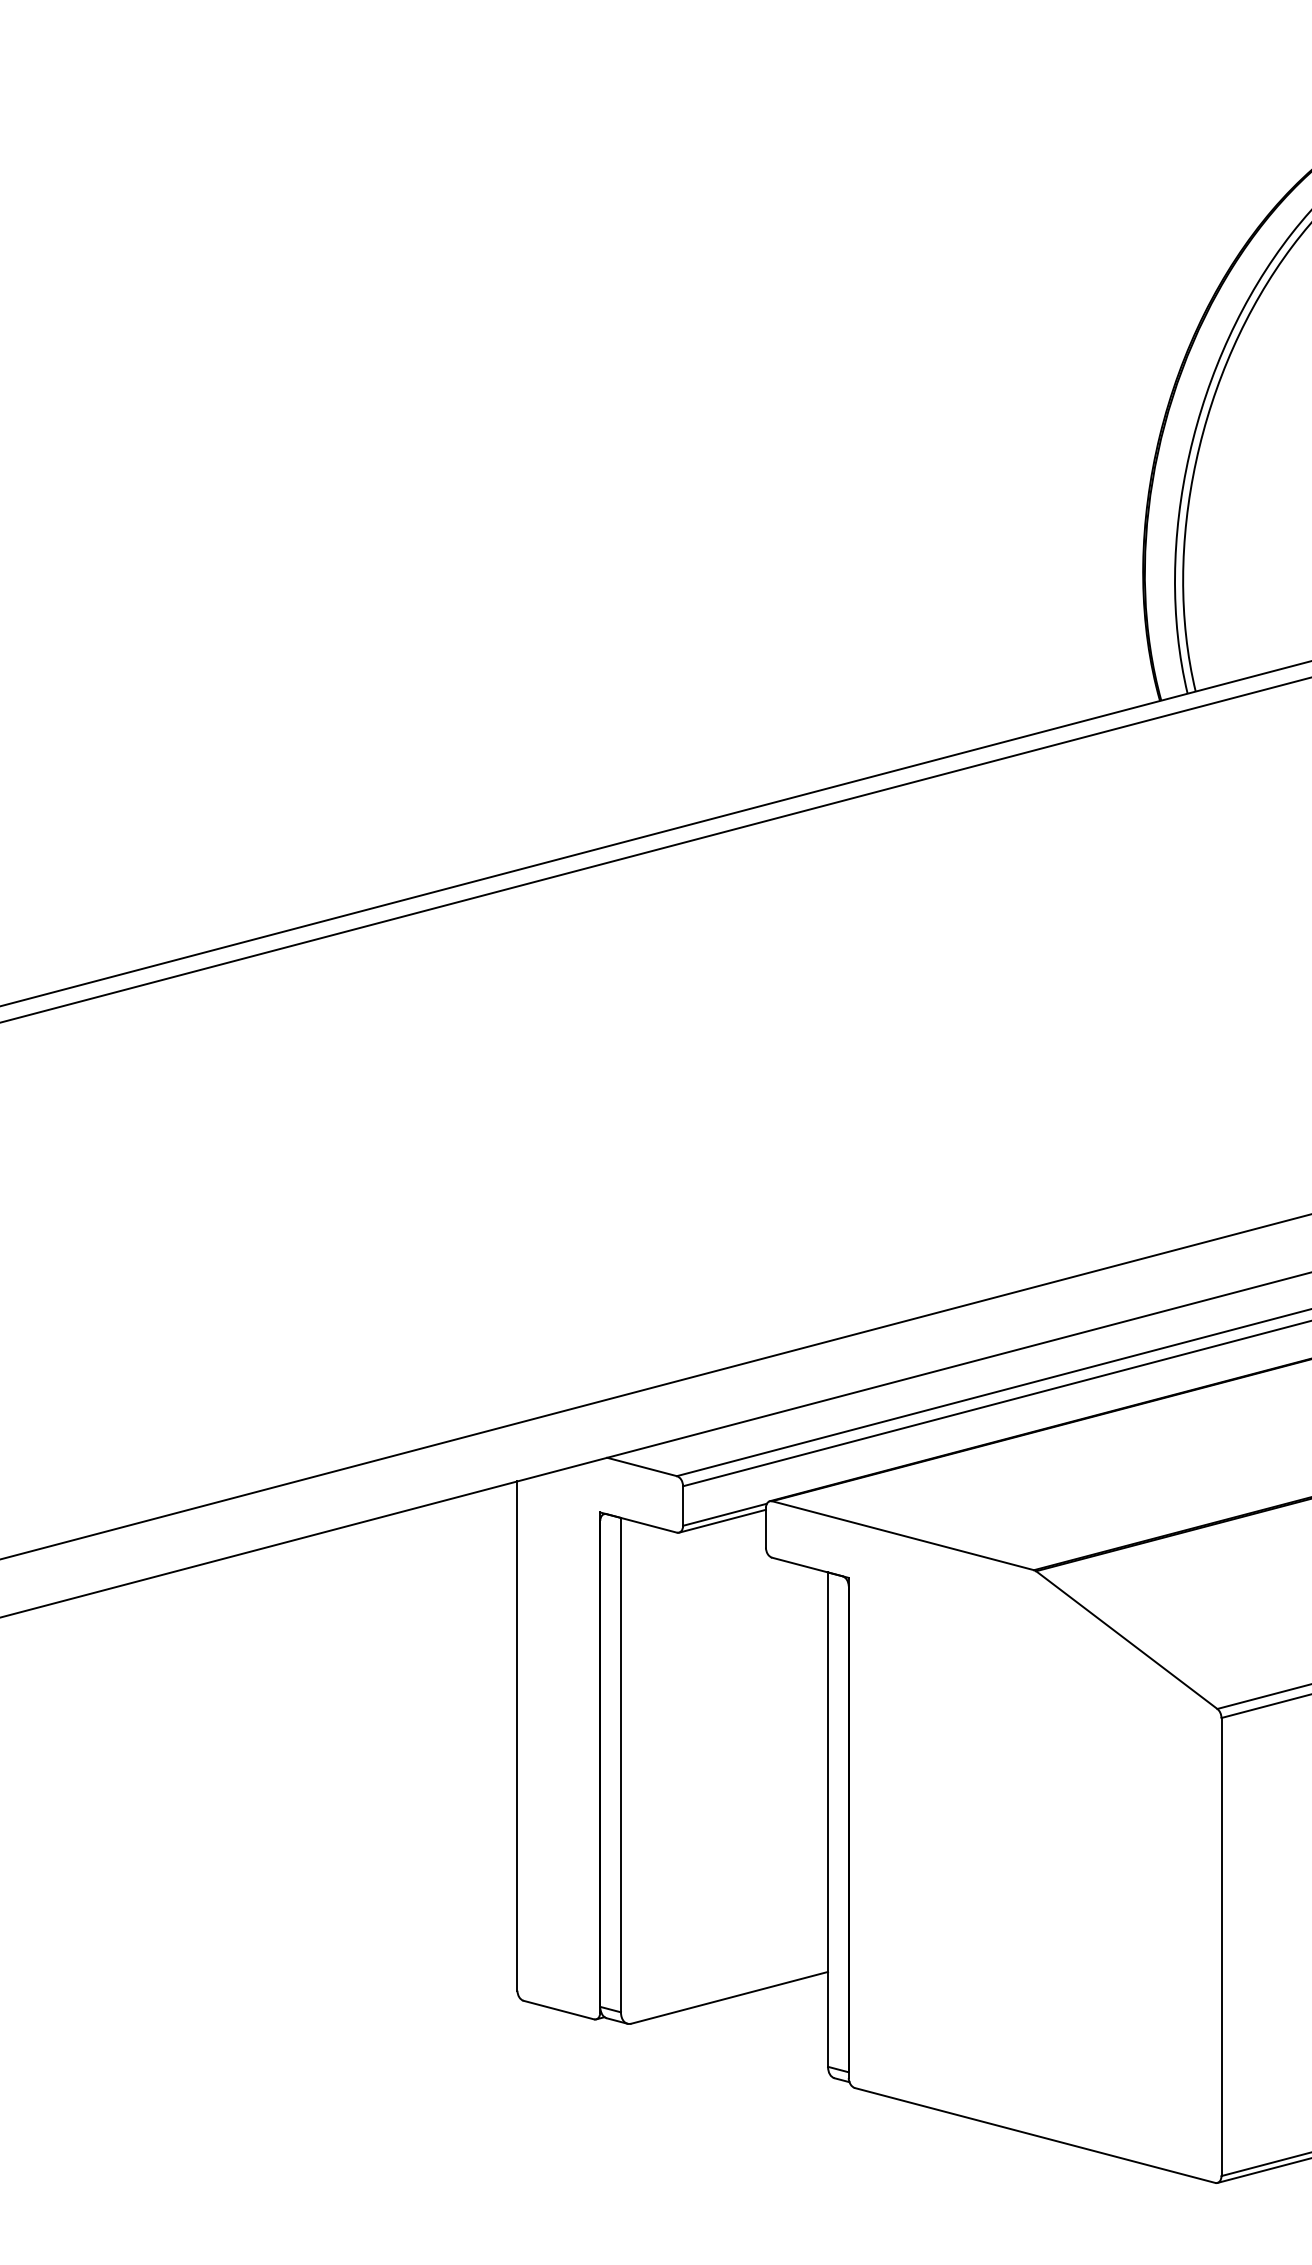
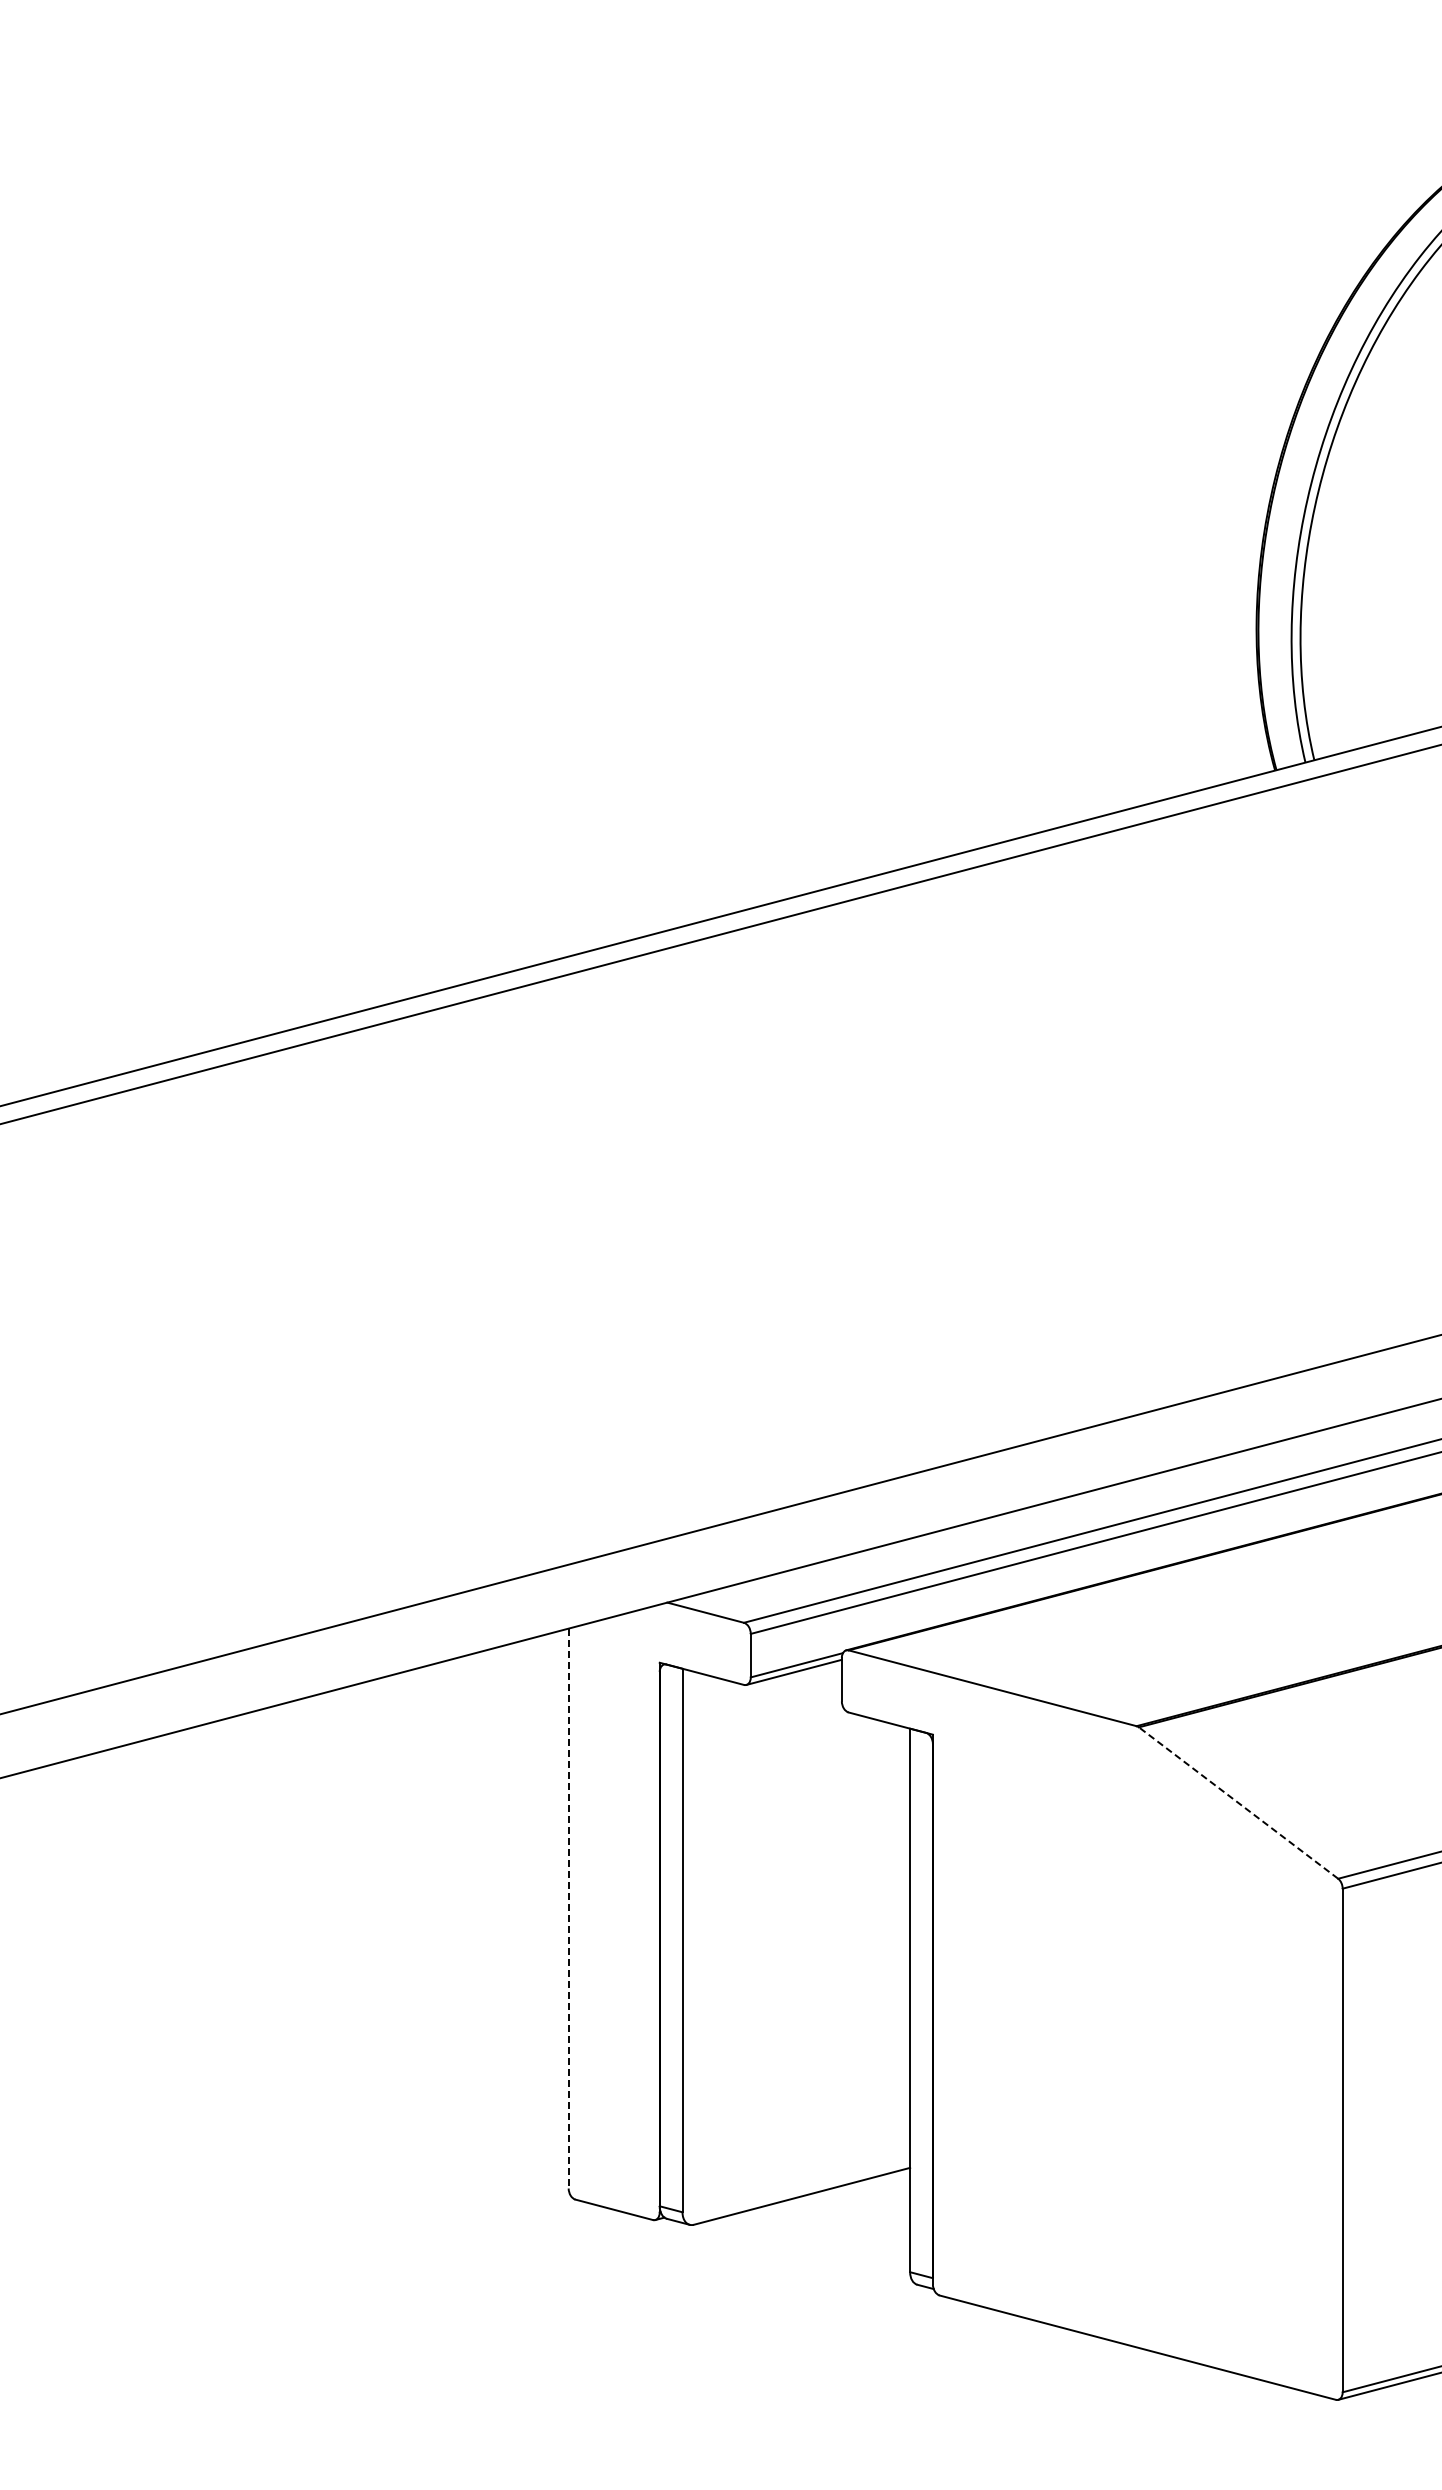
line: (1126, 1639) -> (1238, 1802), solid -> dashed
line: (517, 1736) -> (568, 1908), solid -> dashed

